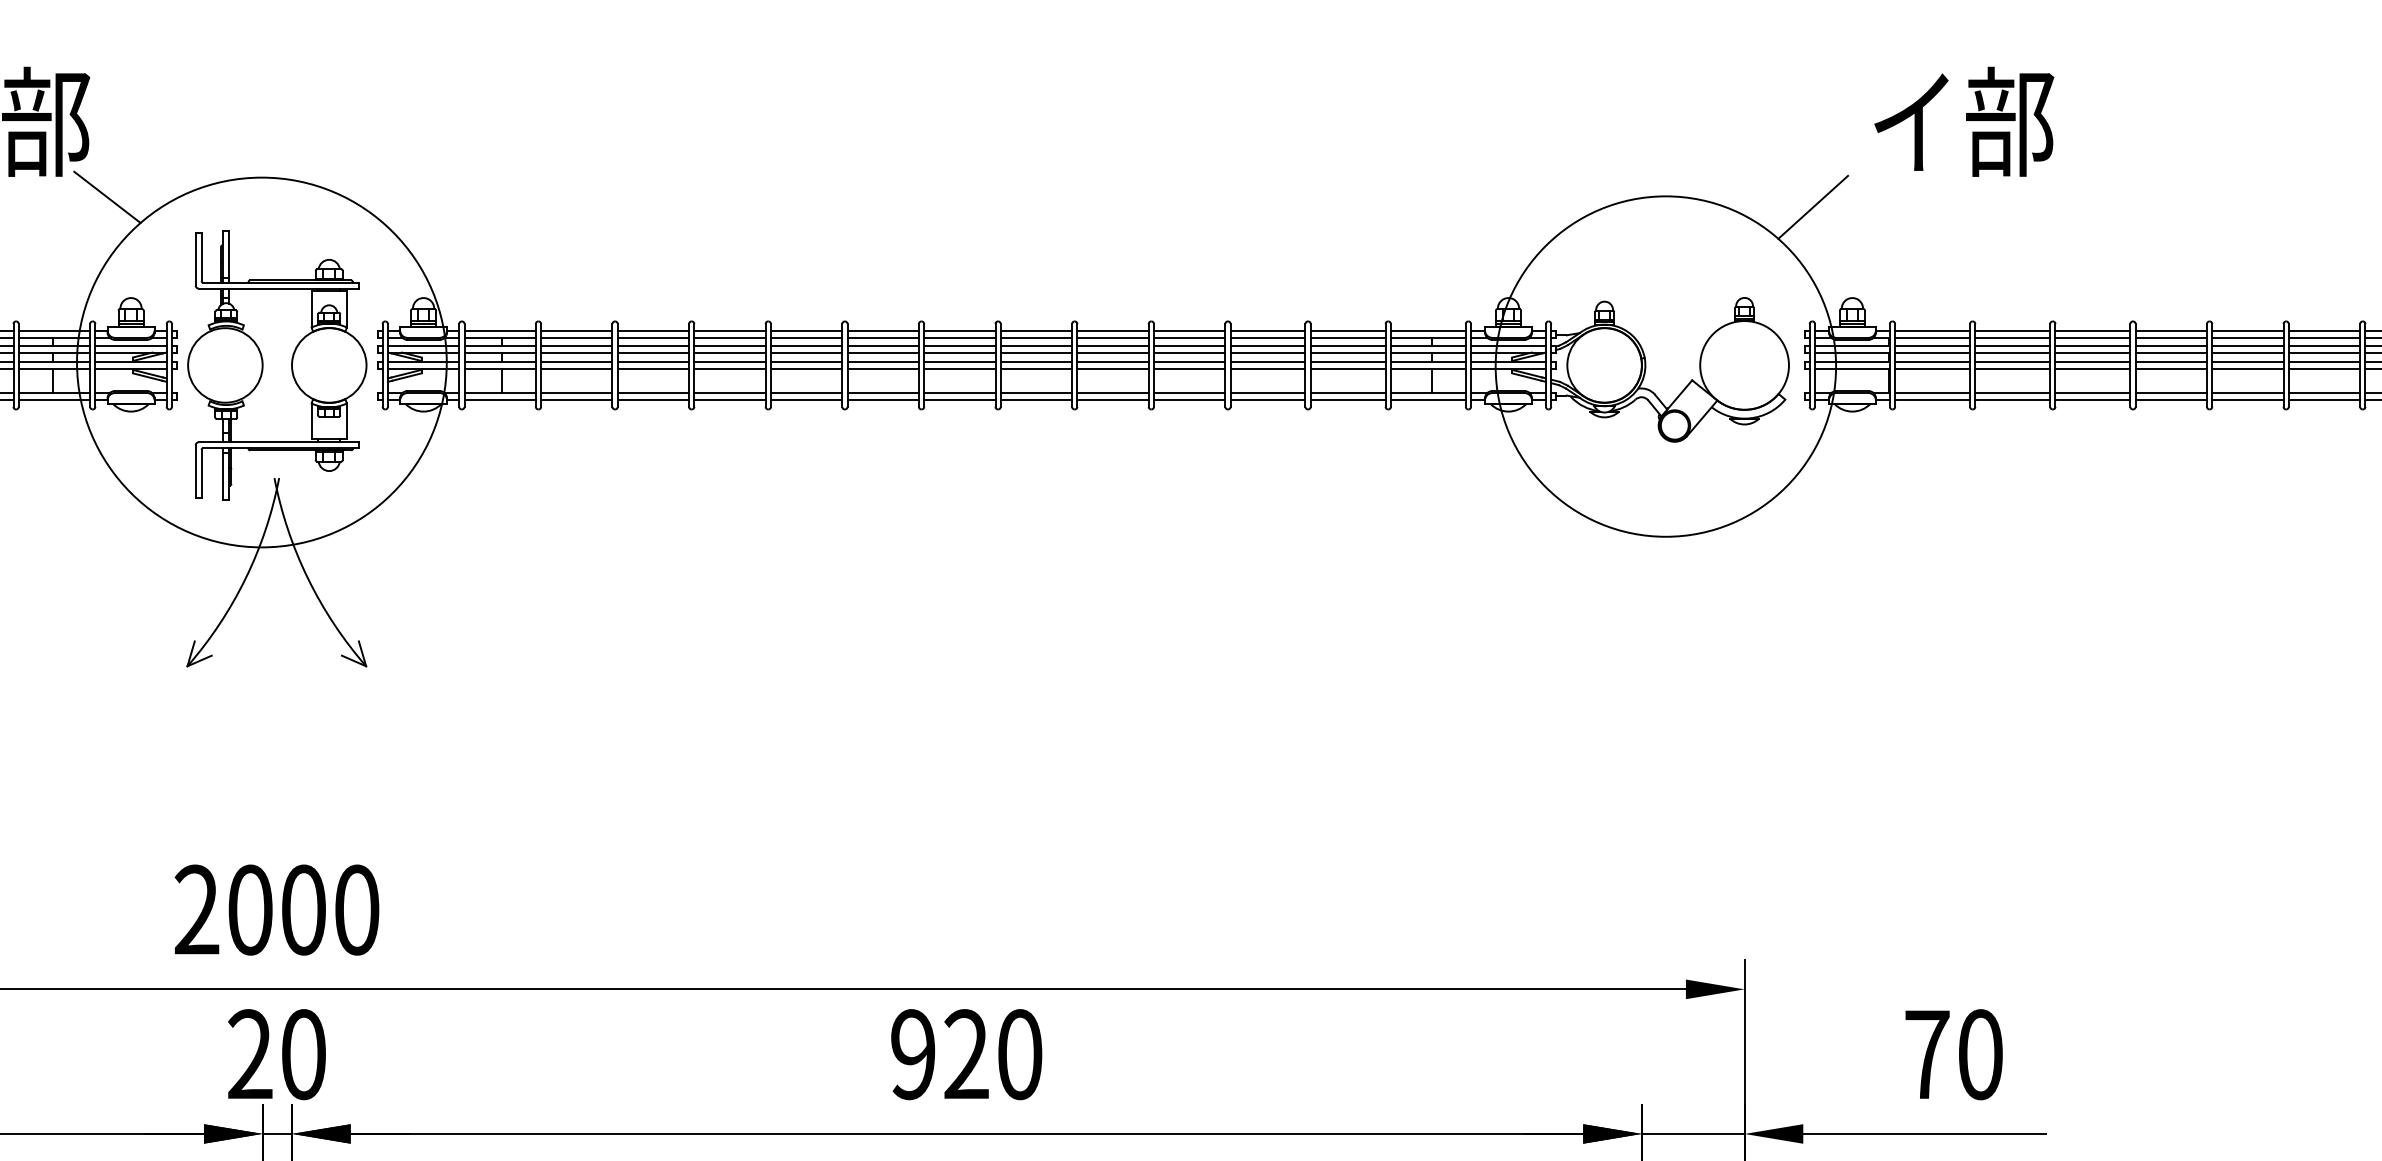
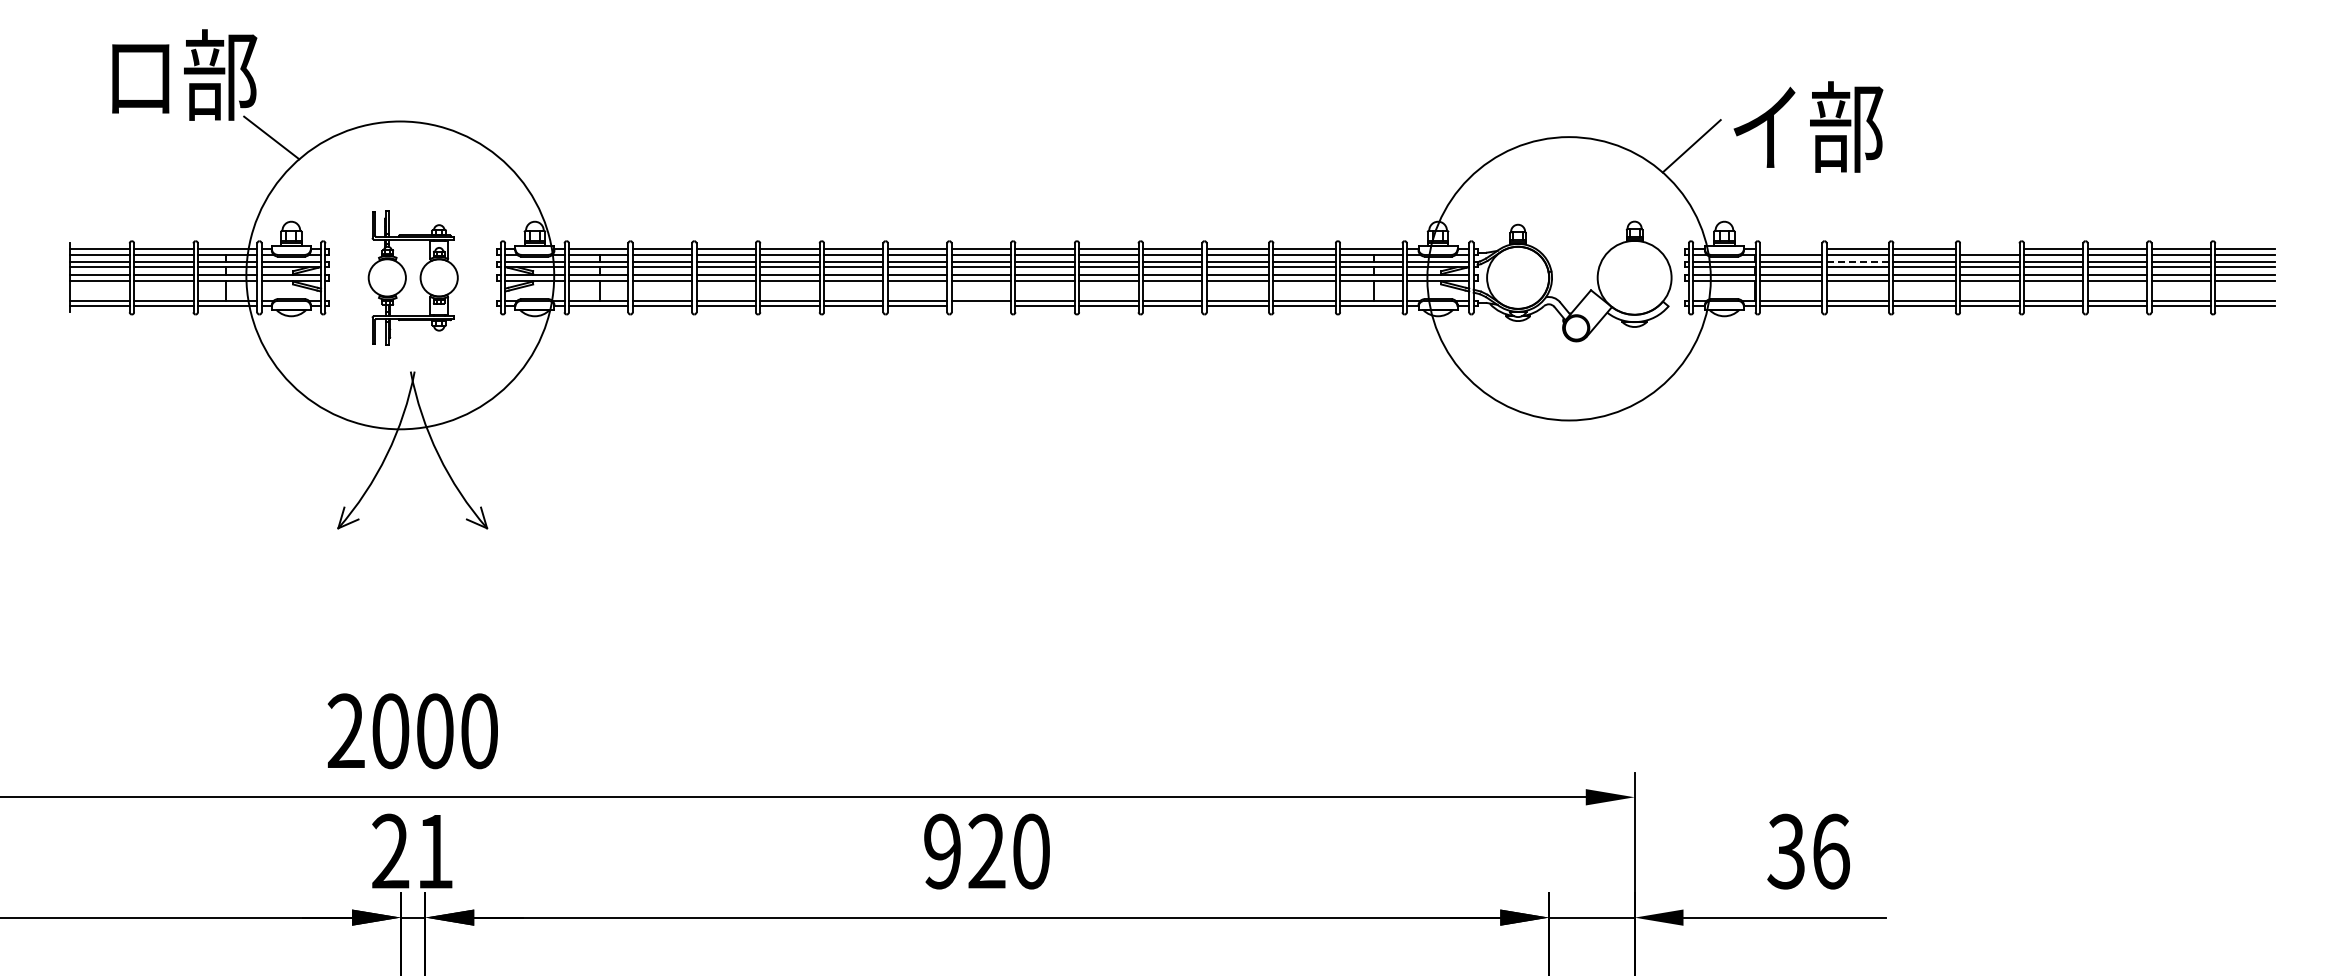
text: (1964, 121) -> (1808, 126), moved
line: (1931, 331) -> (1790, 249), removed
line: (2170, 331) -> (1989, 249), removed
line: (2012, 345) -> (1857, 261), solid -> dashed
part: (277, 365) -> (413, 277), size x0.6
line: (960, 399) -> (981, 306), removed
text: (304, 1054) -> (435, 851), 20 -> 21
text: (1953, 1054) -> (1808, 851), 70 -> 36

